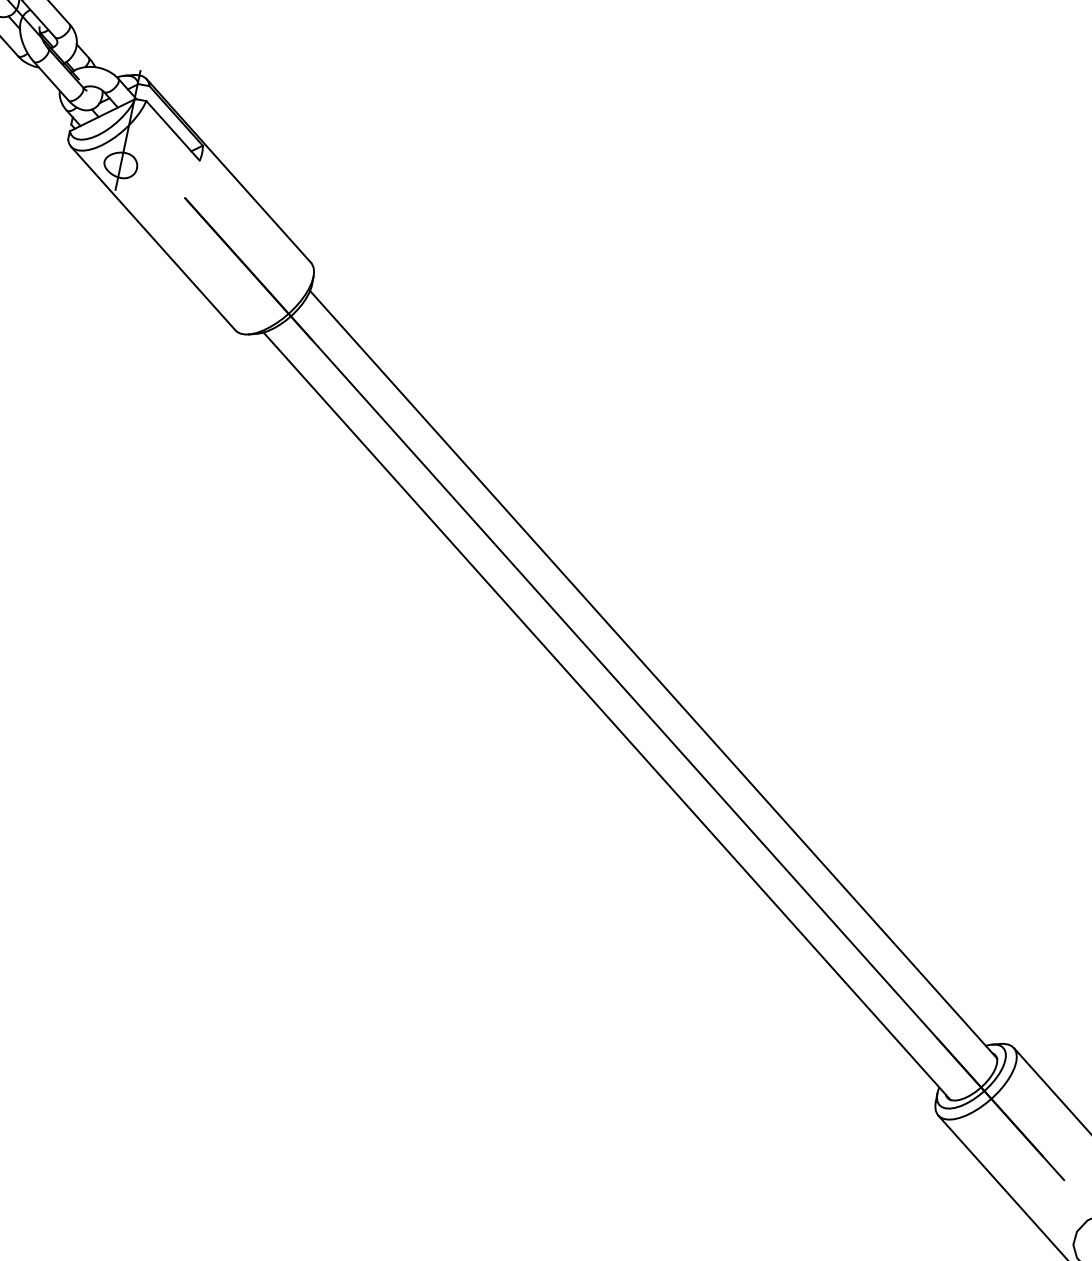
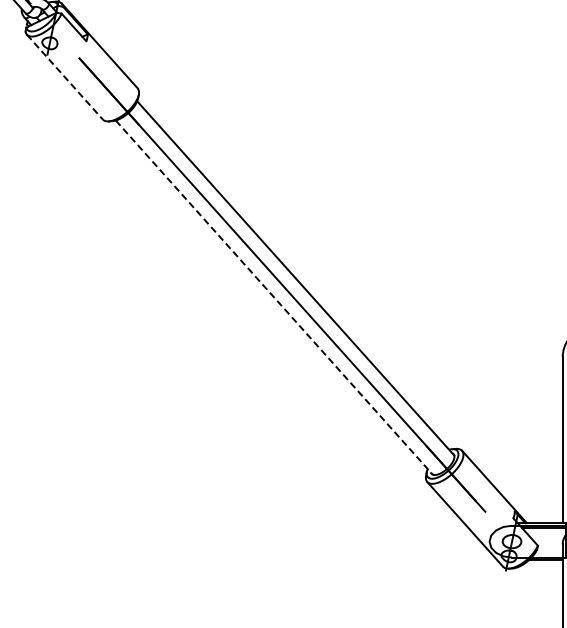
line: (152, 239) -> (64, 77), solid -> dashed
line: (607, 715) -> (274, 297), solid -> dashed

